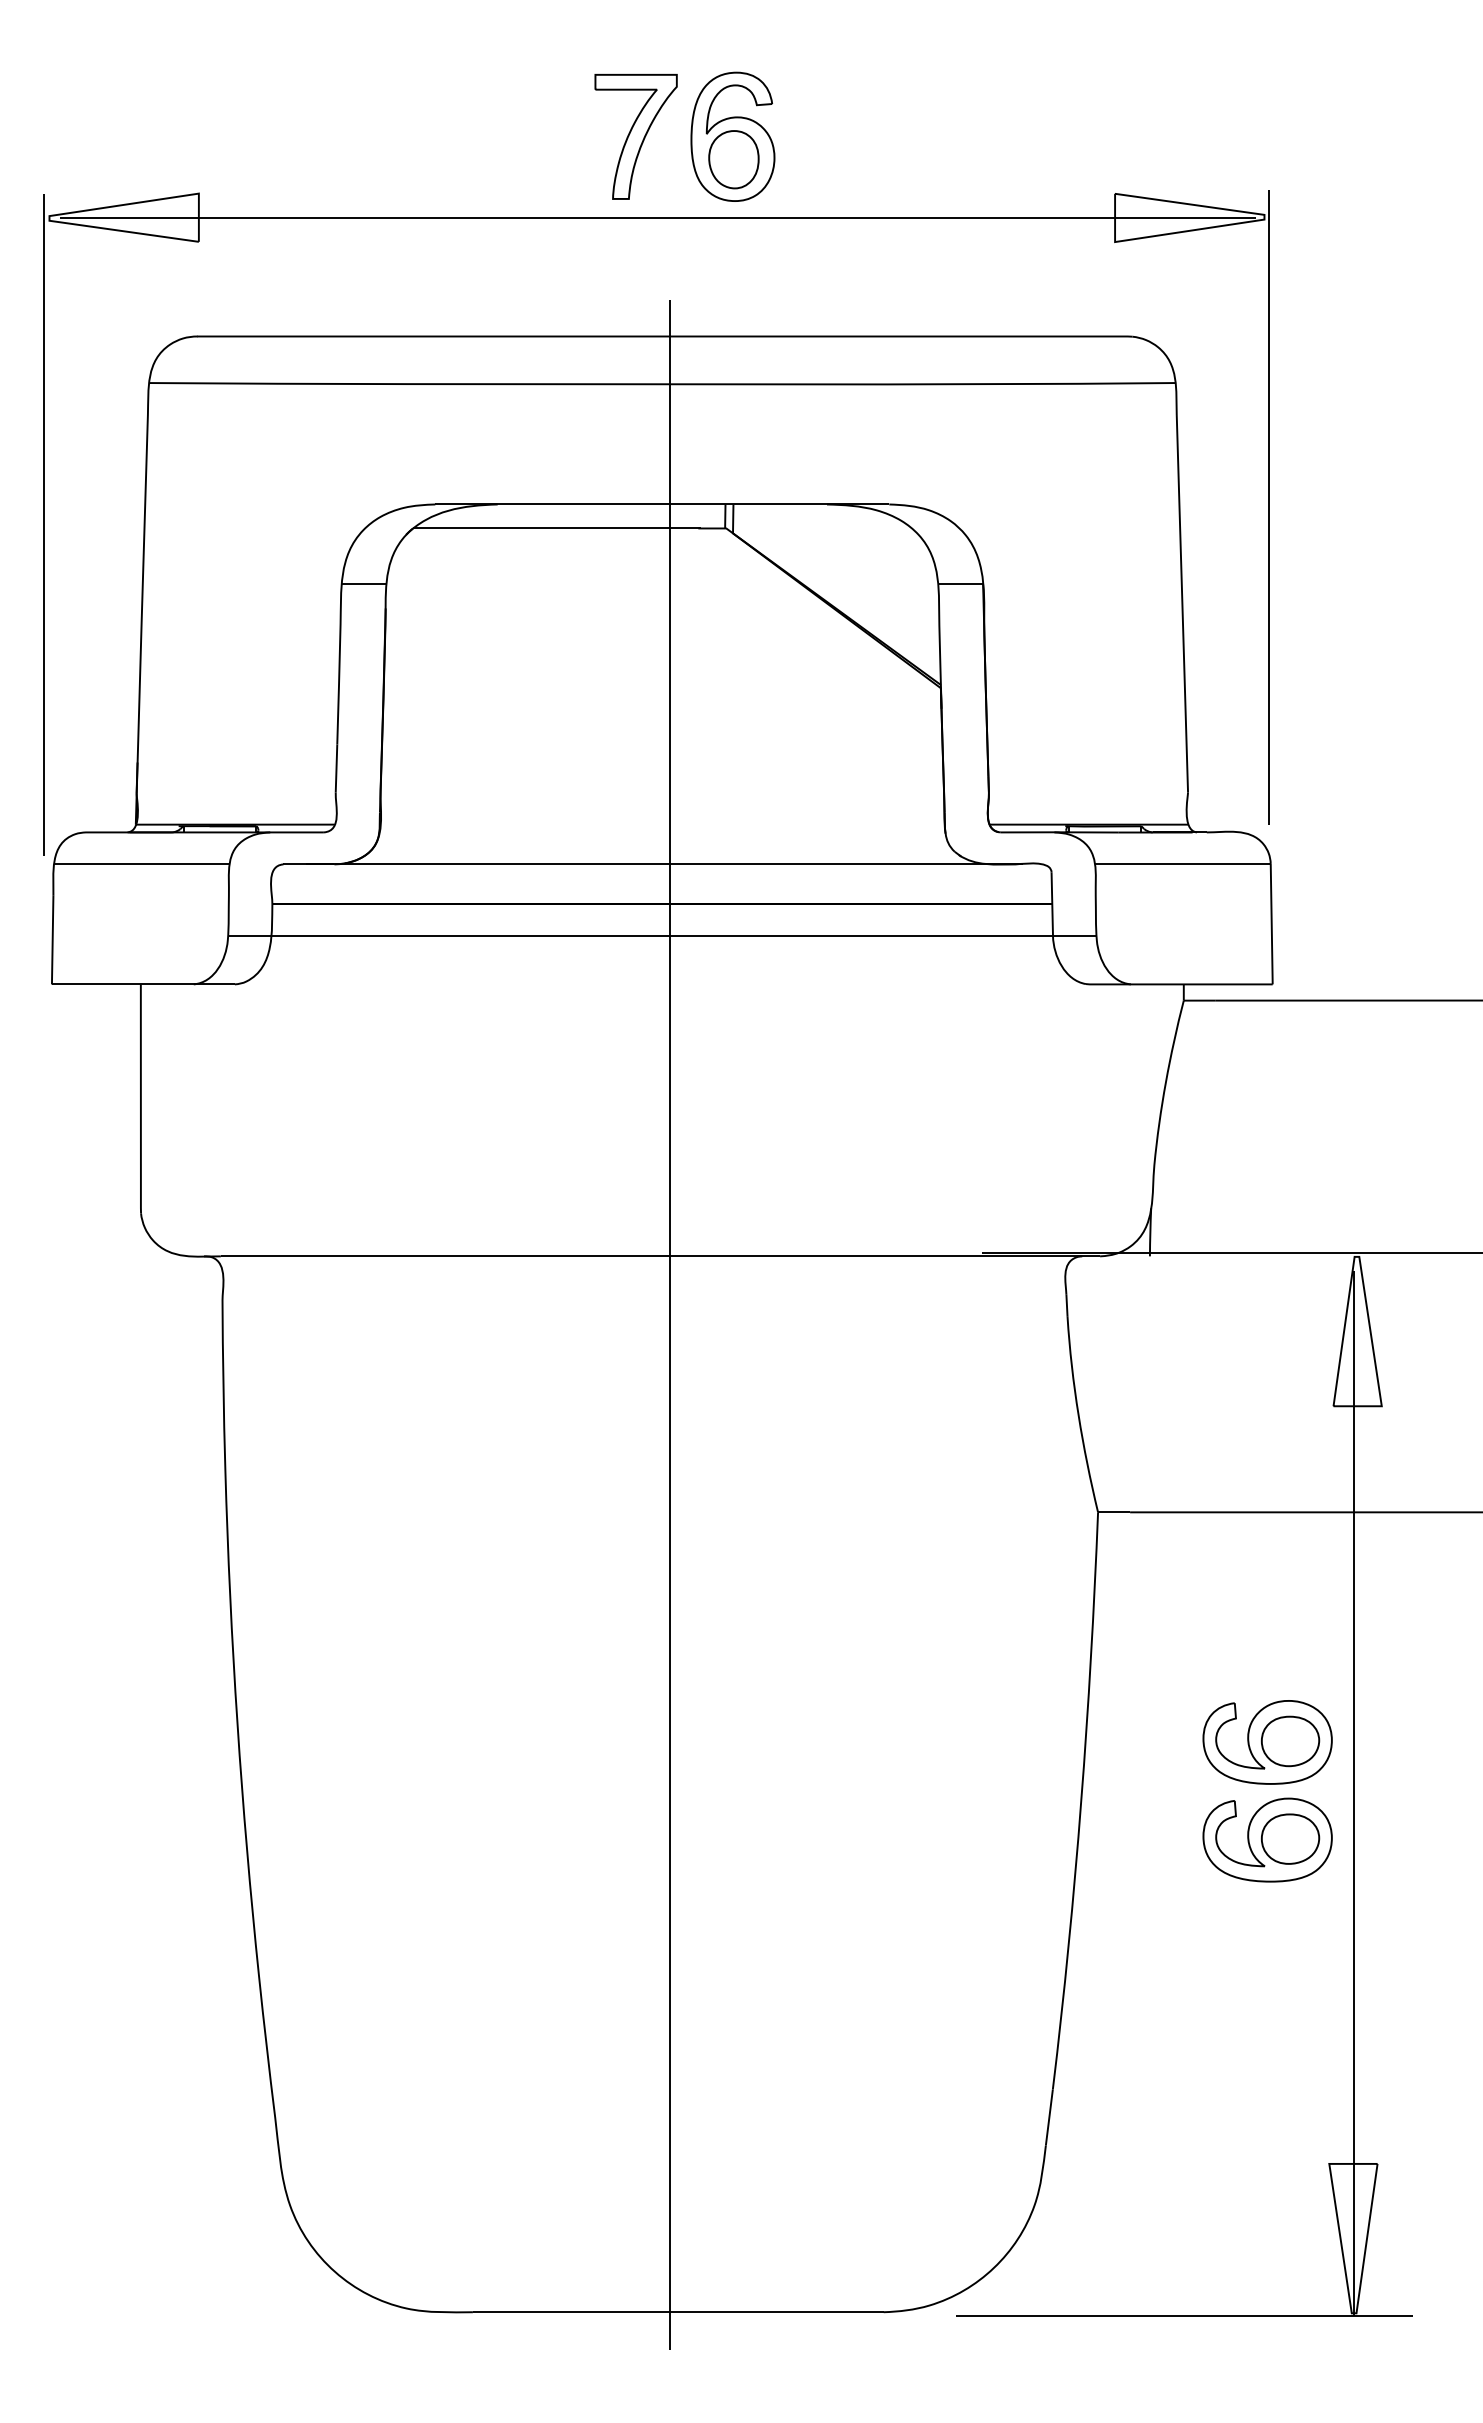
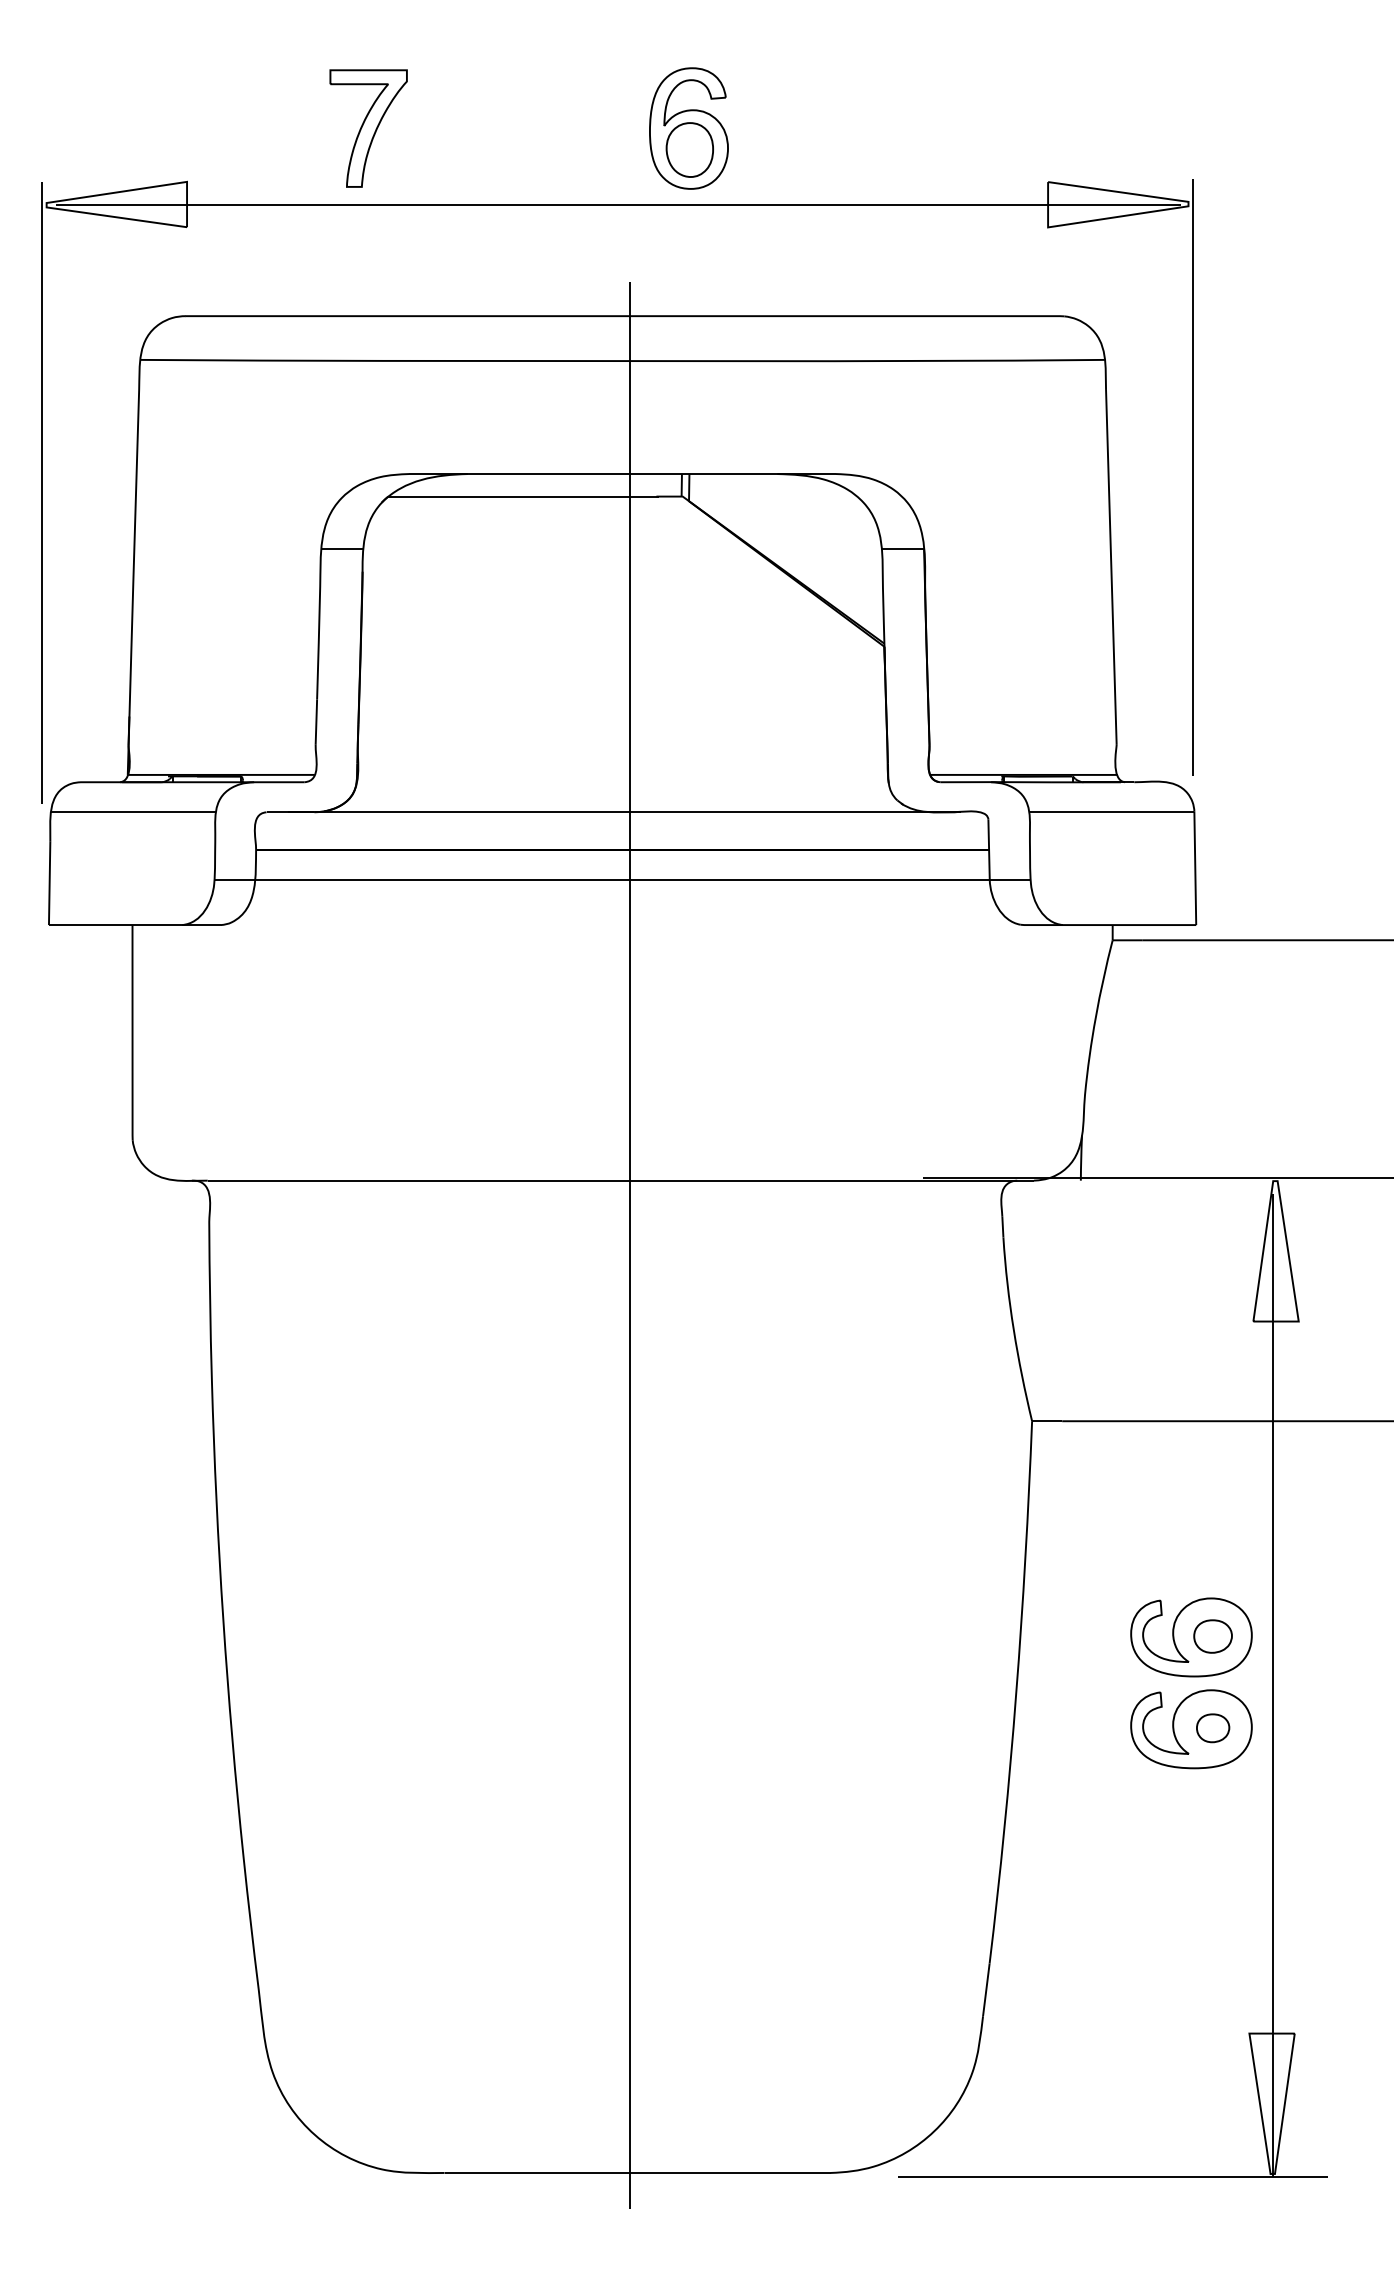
part: (635, 136) -> (368, 128), moved
part: (1290, 1741) -> (1212, 1636), size x0.7
part: (1290, 1838) -> (1212, 1727), size x0.6

